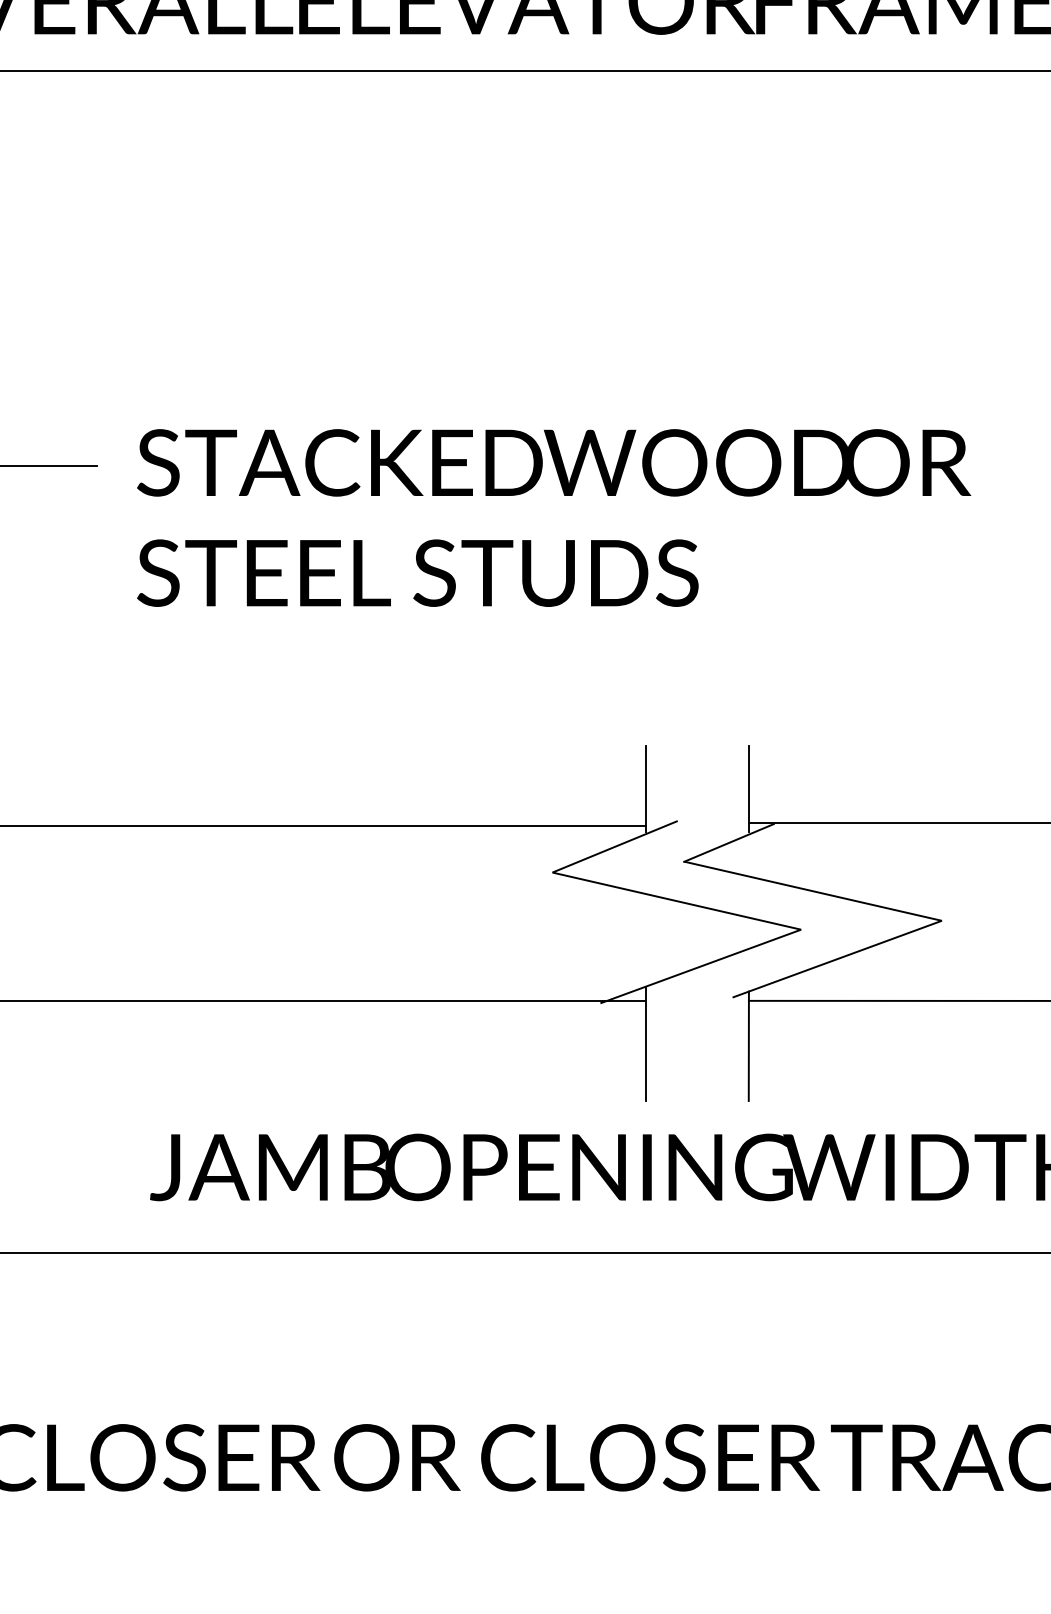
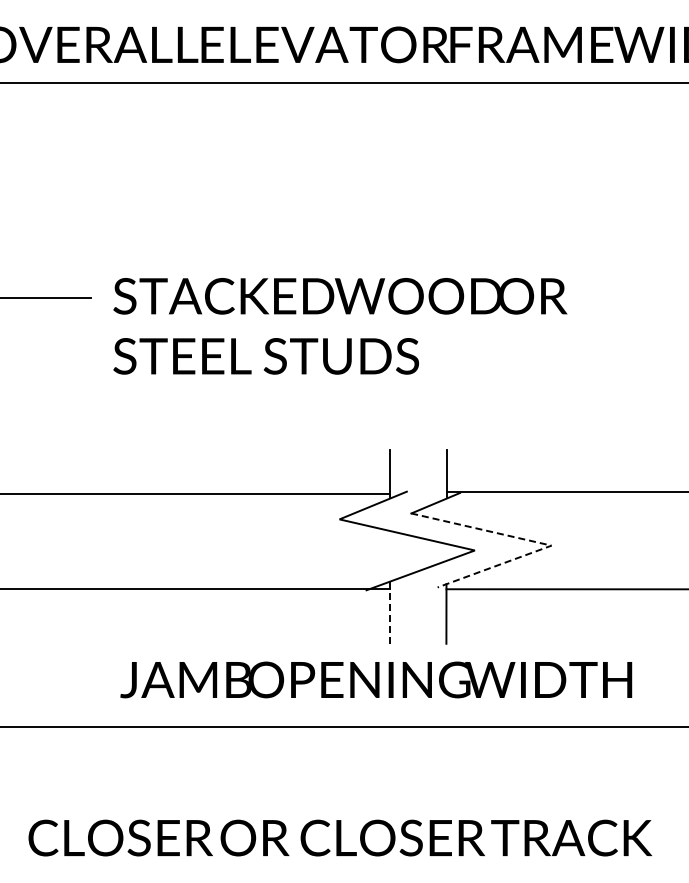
line: (921, 916) -> (540, 543), solid -> dashed
line: (646, 1043) -> (390, 612), solid -> dashed

